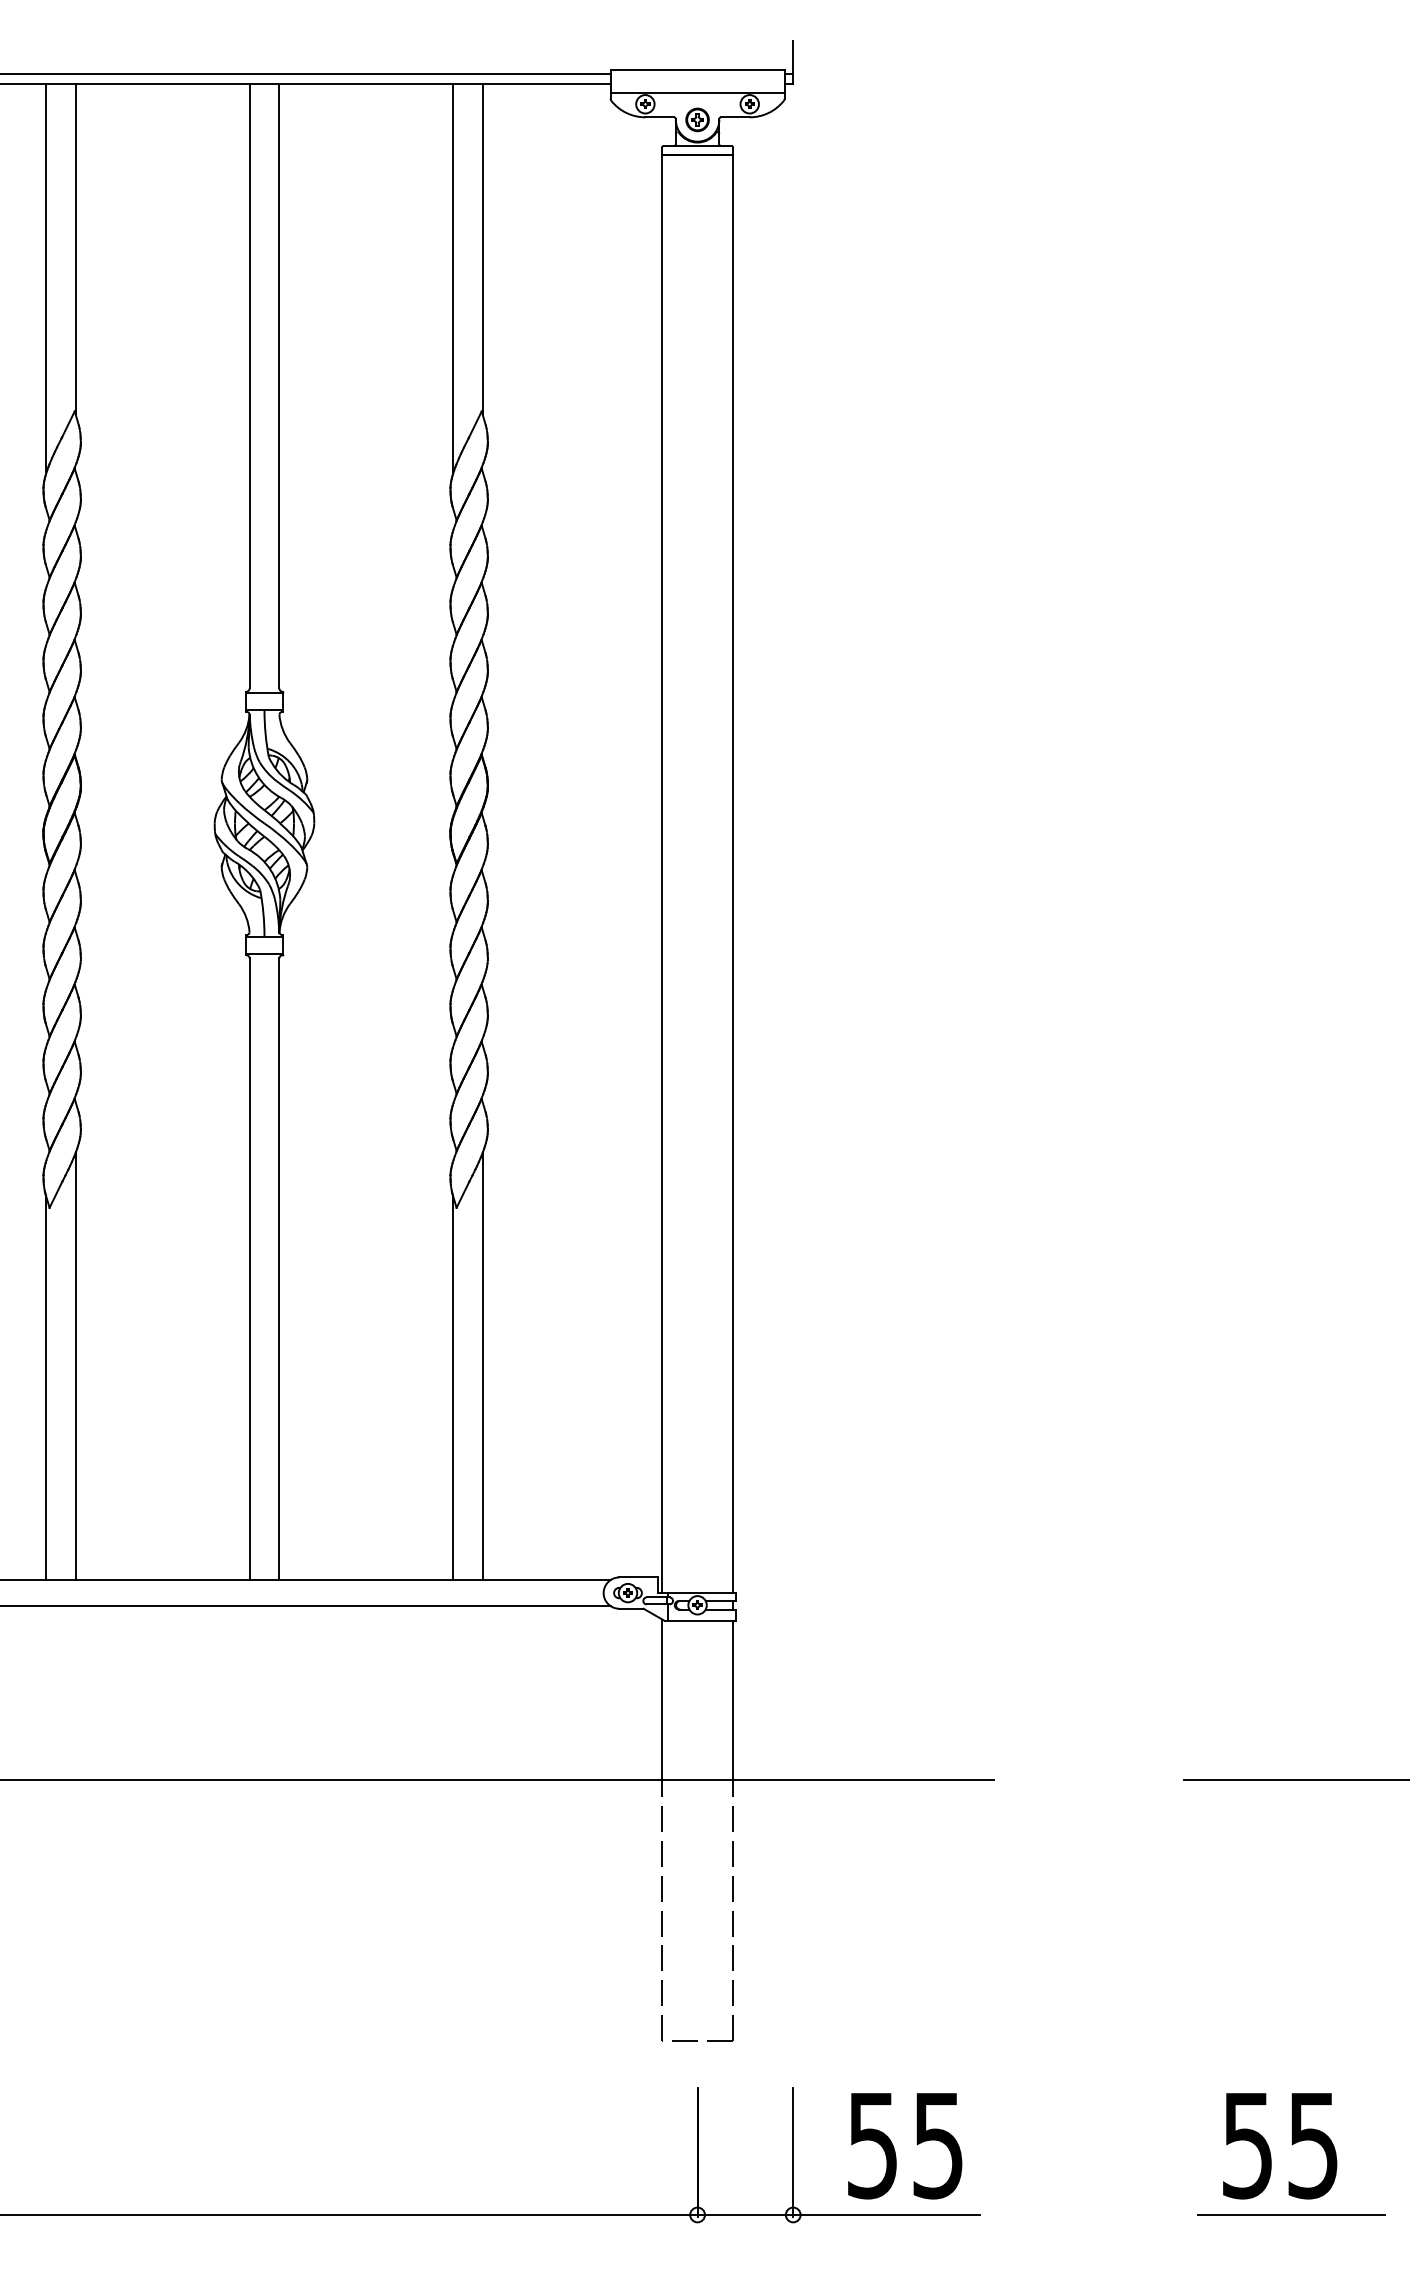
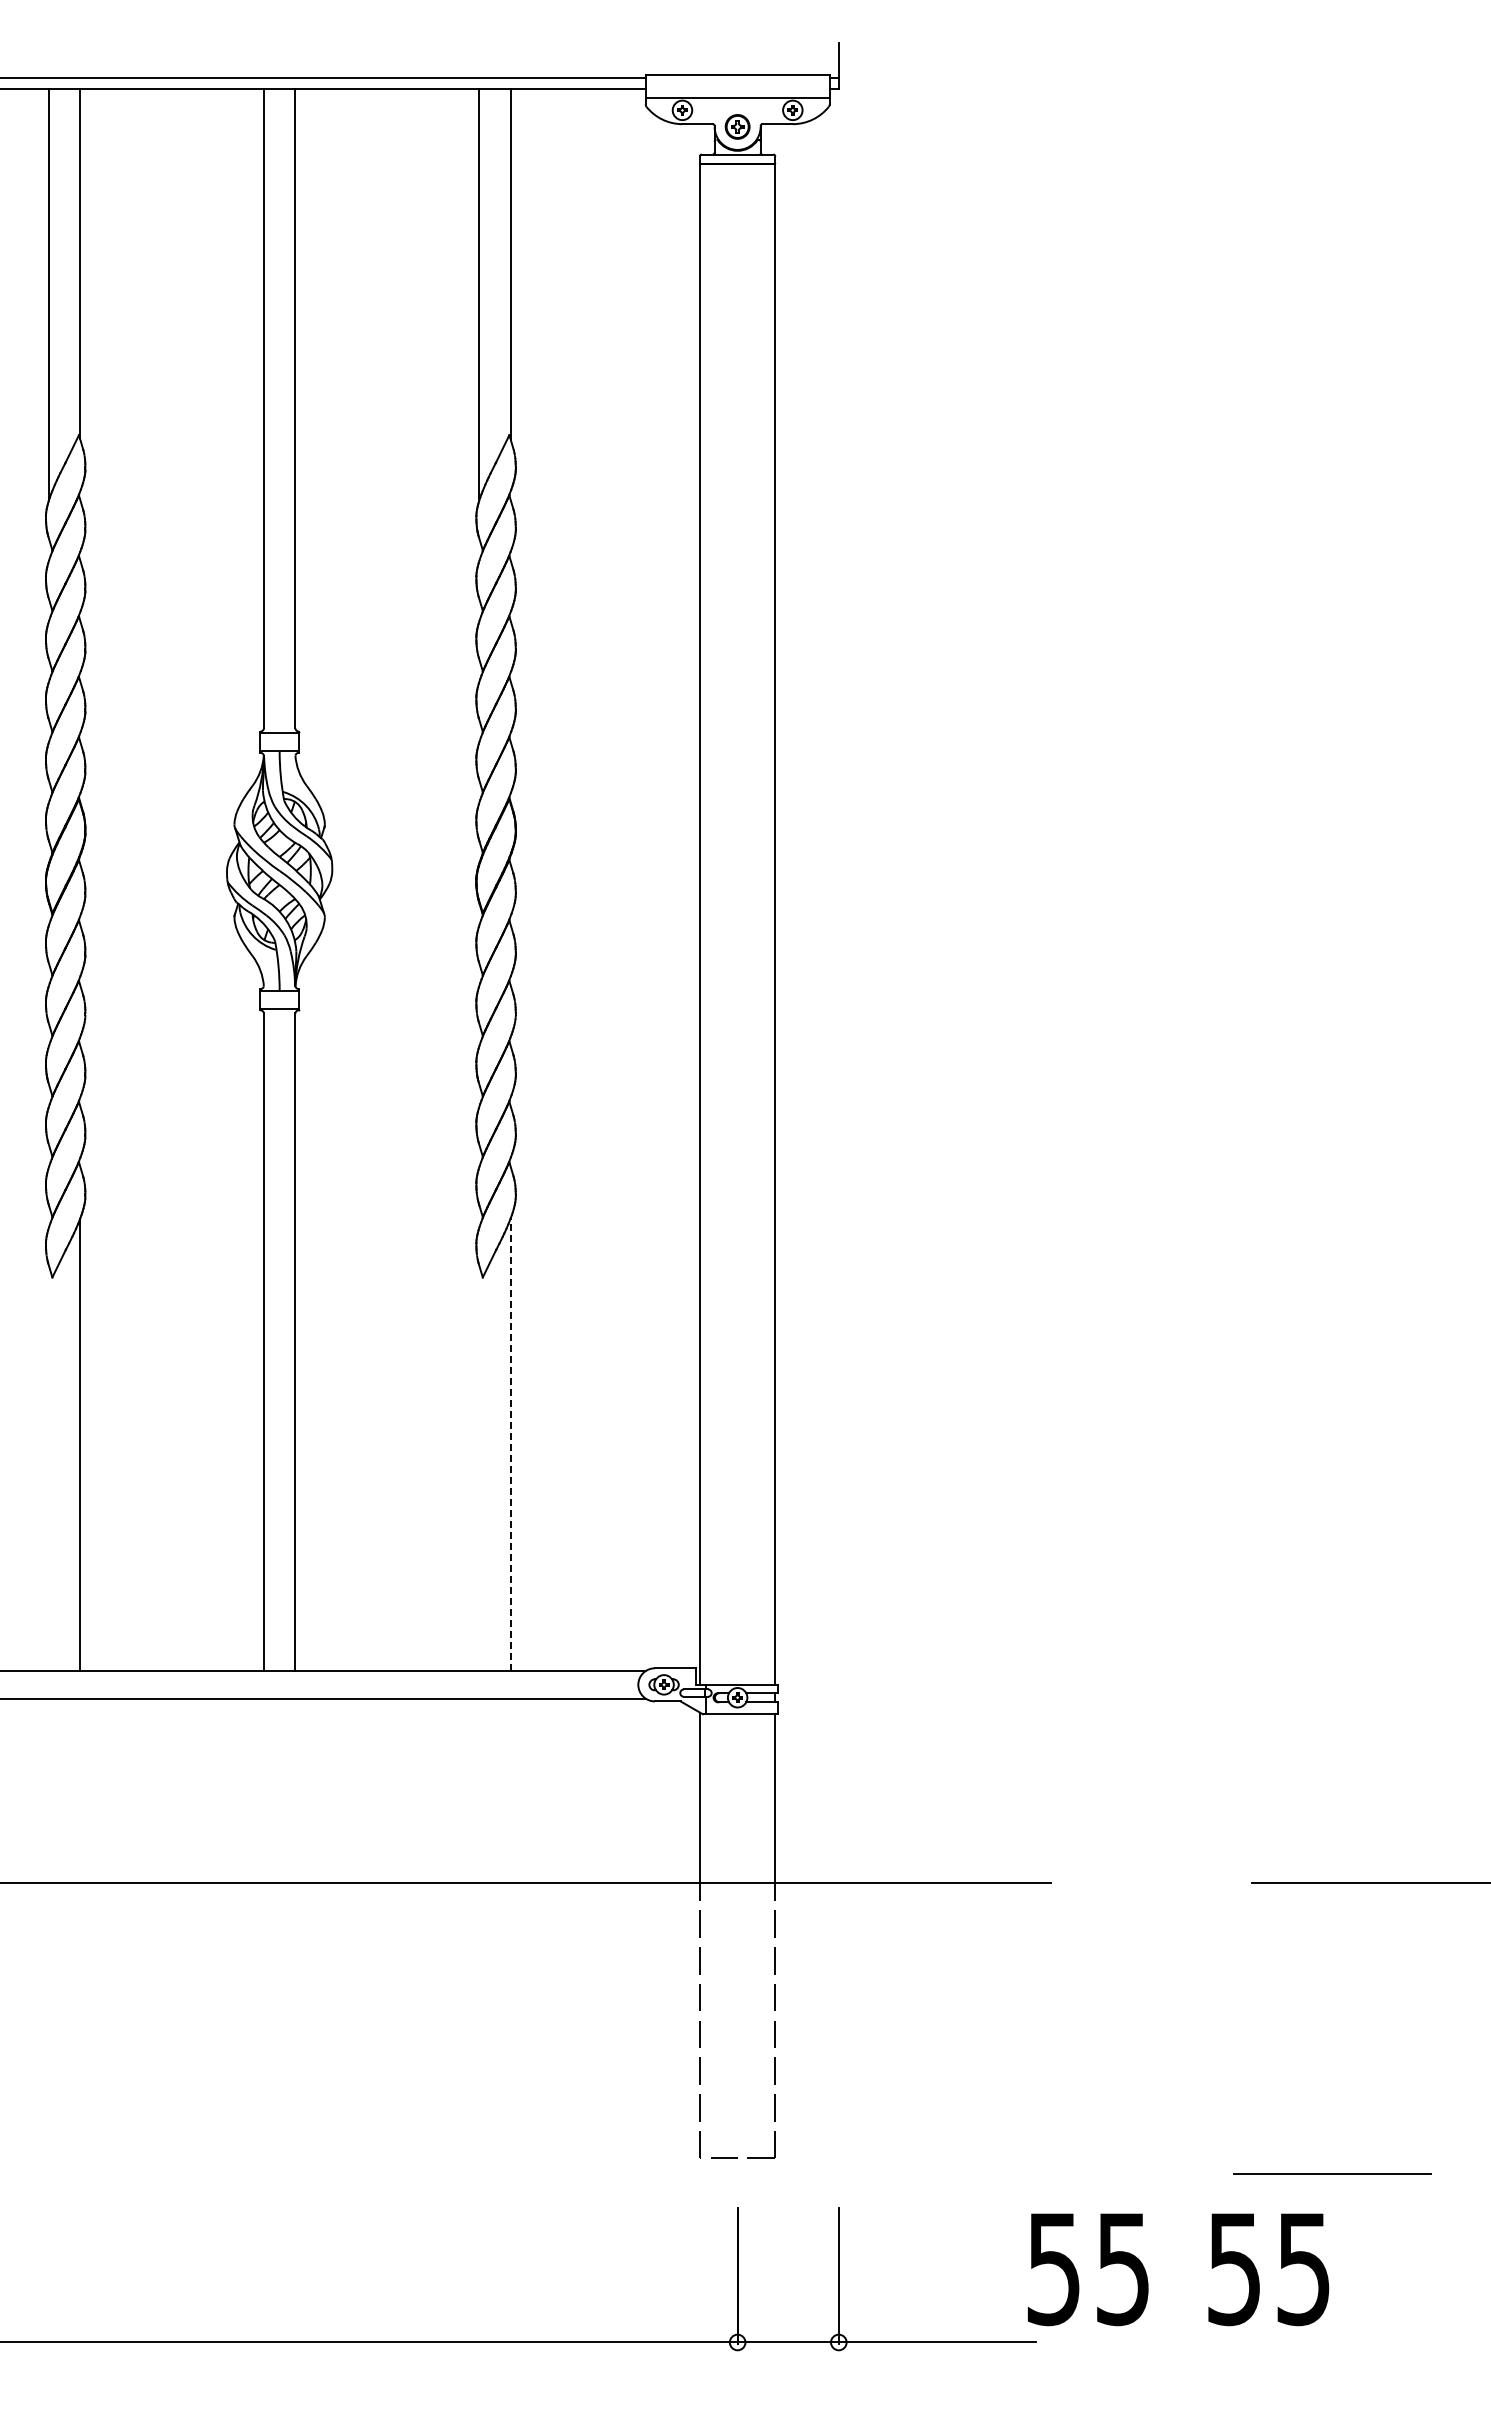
line: (482, 1365) -> (510, 1444), solid -> dashed
line: (45, 1388) -> (48, 1468), removed
line: (453, 1388) -> (479, 1468), removed
text: (905, 2145) -> (1088, 2269), moved
text: (1279, 2145) -> (1268, 2269), moved
line: (1291, 2214) -> (1332, 2173), moved

